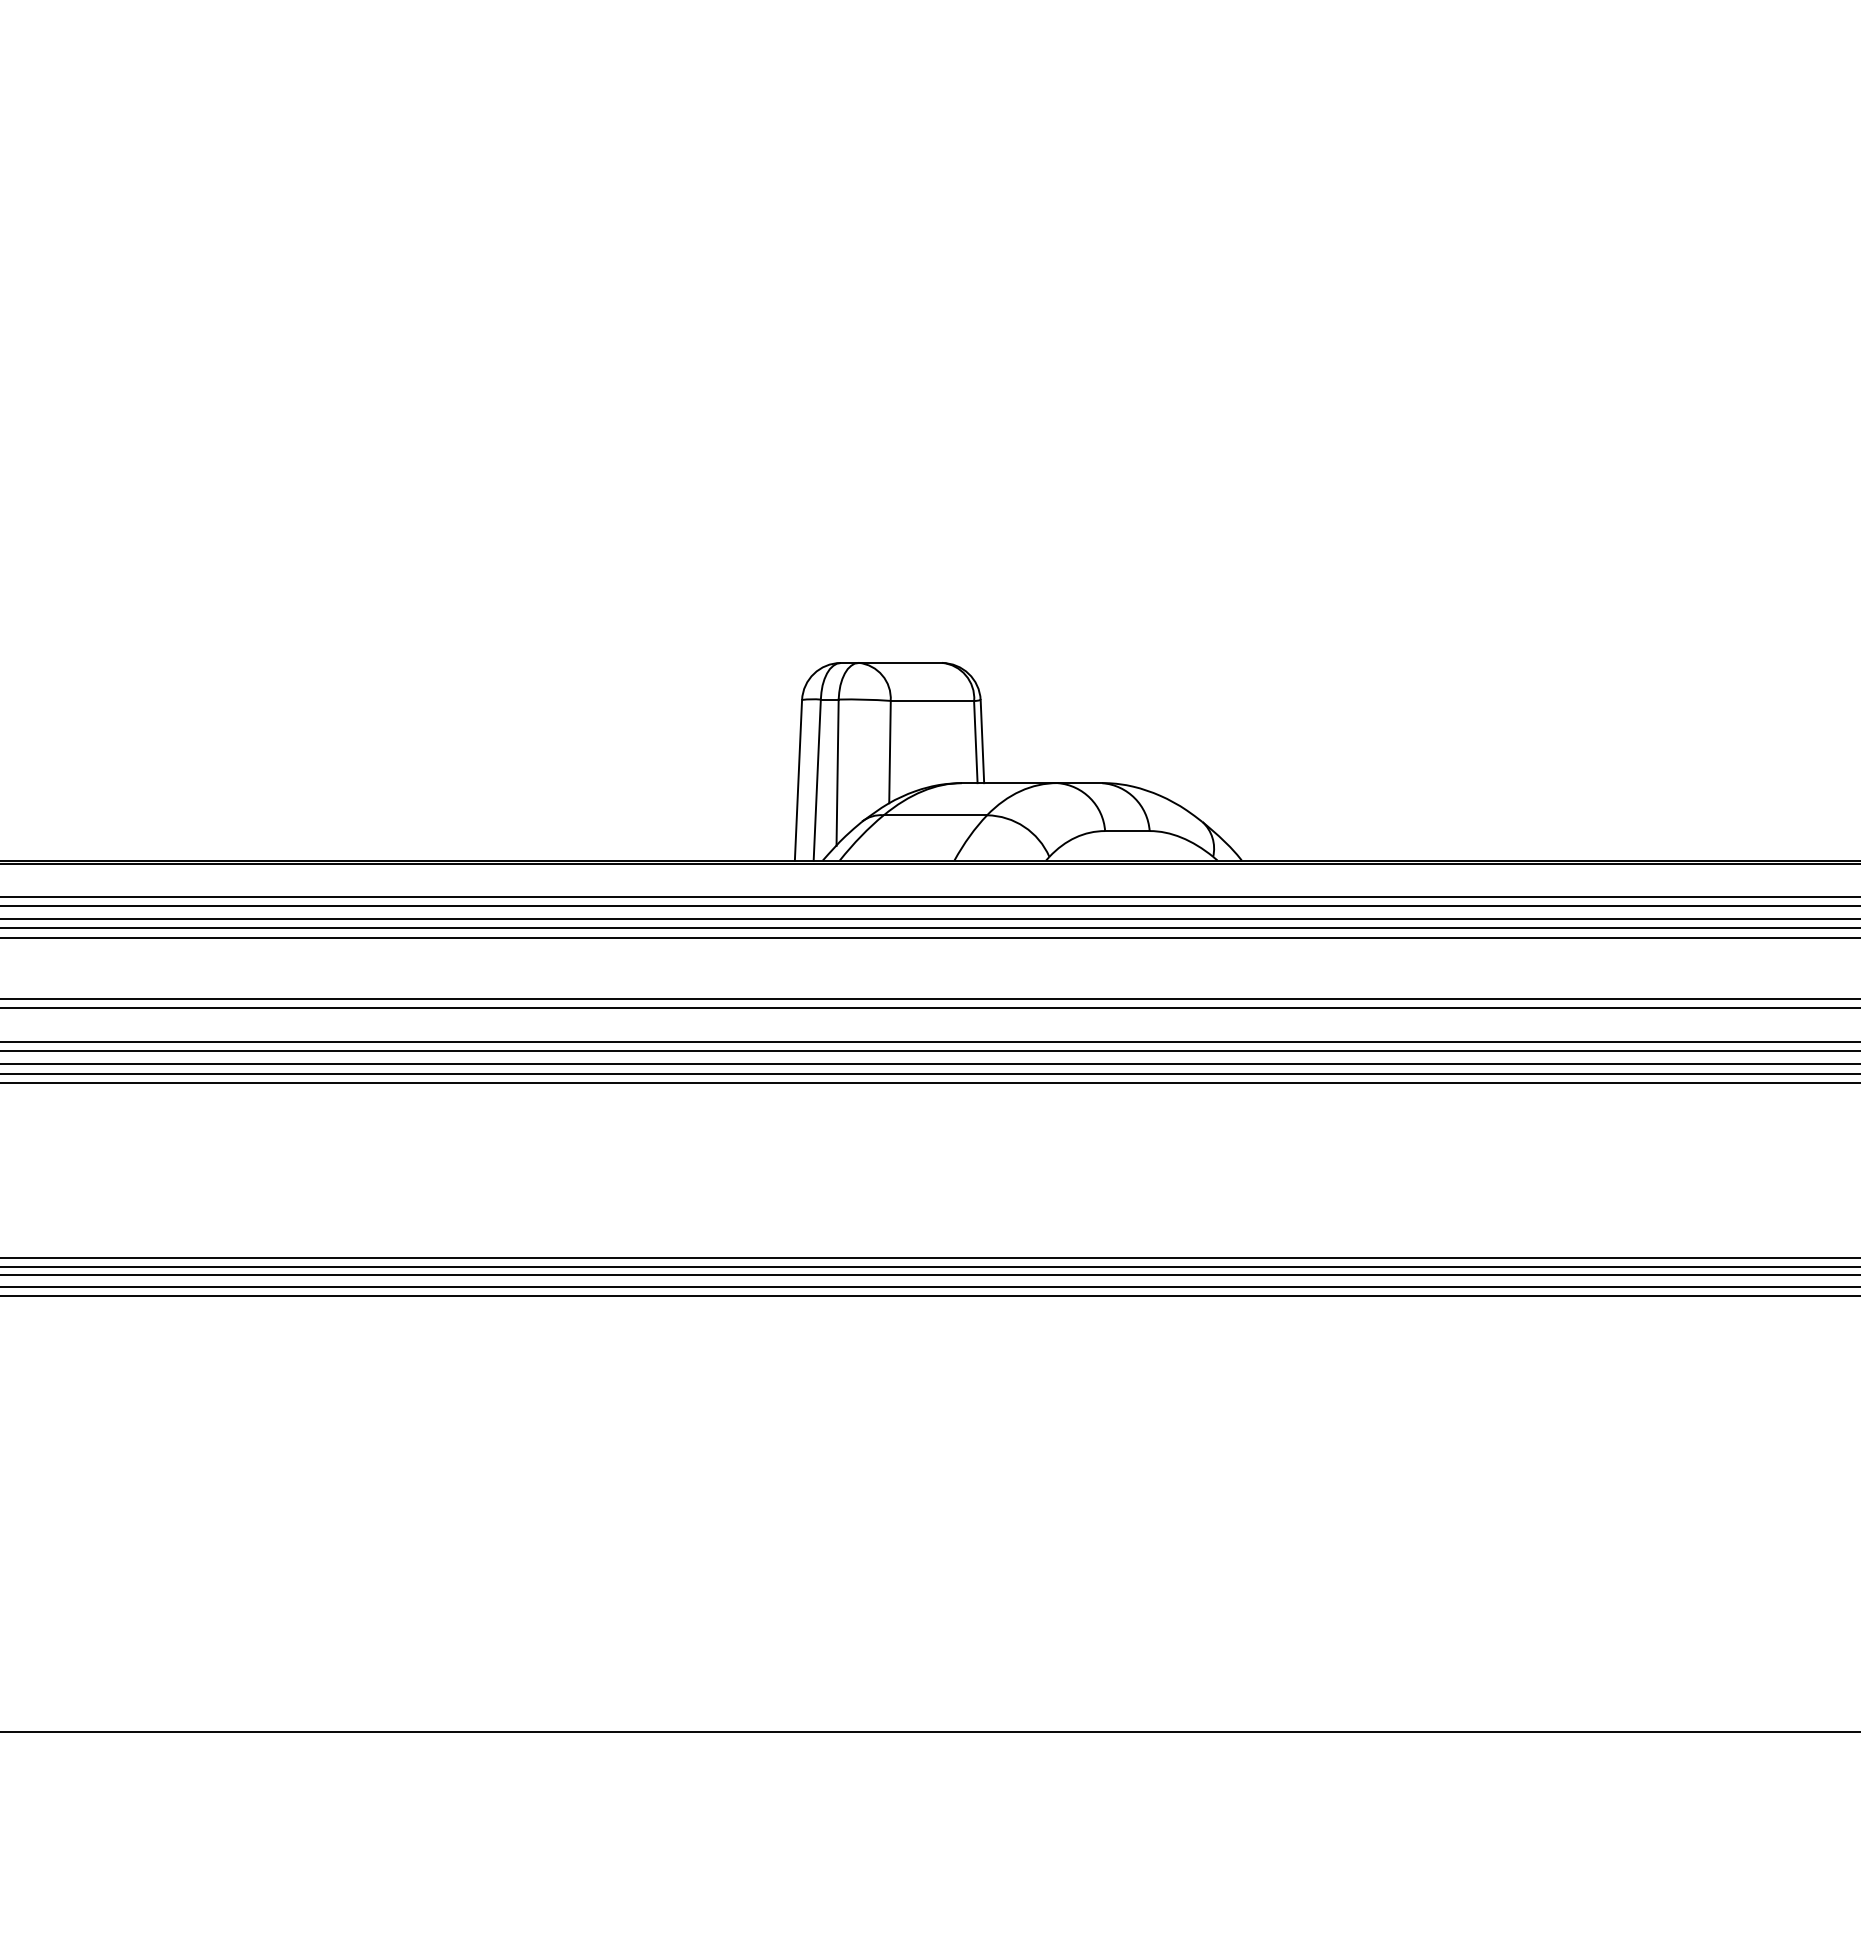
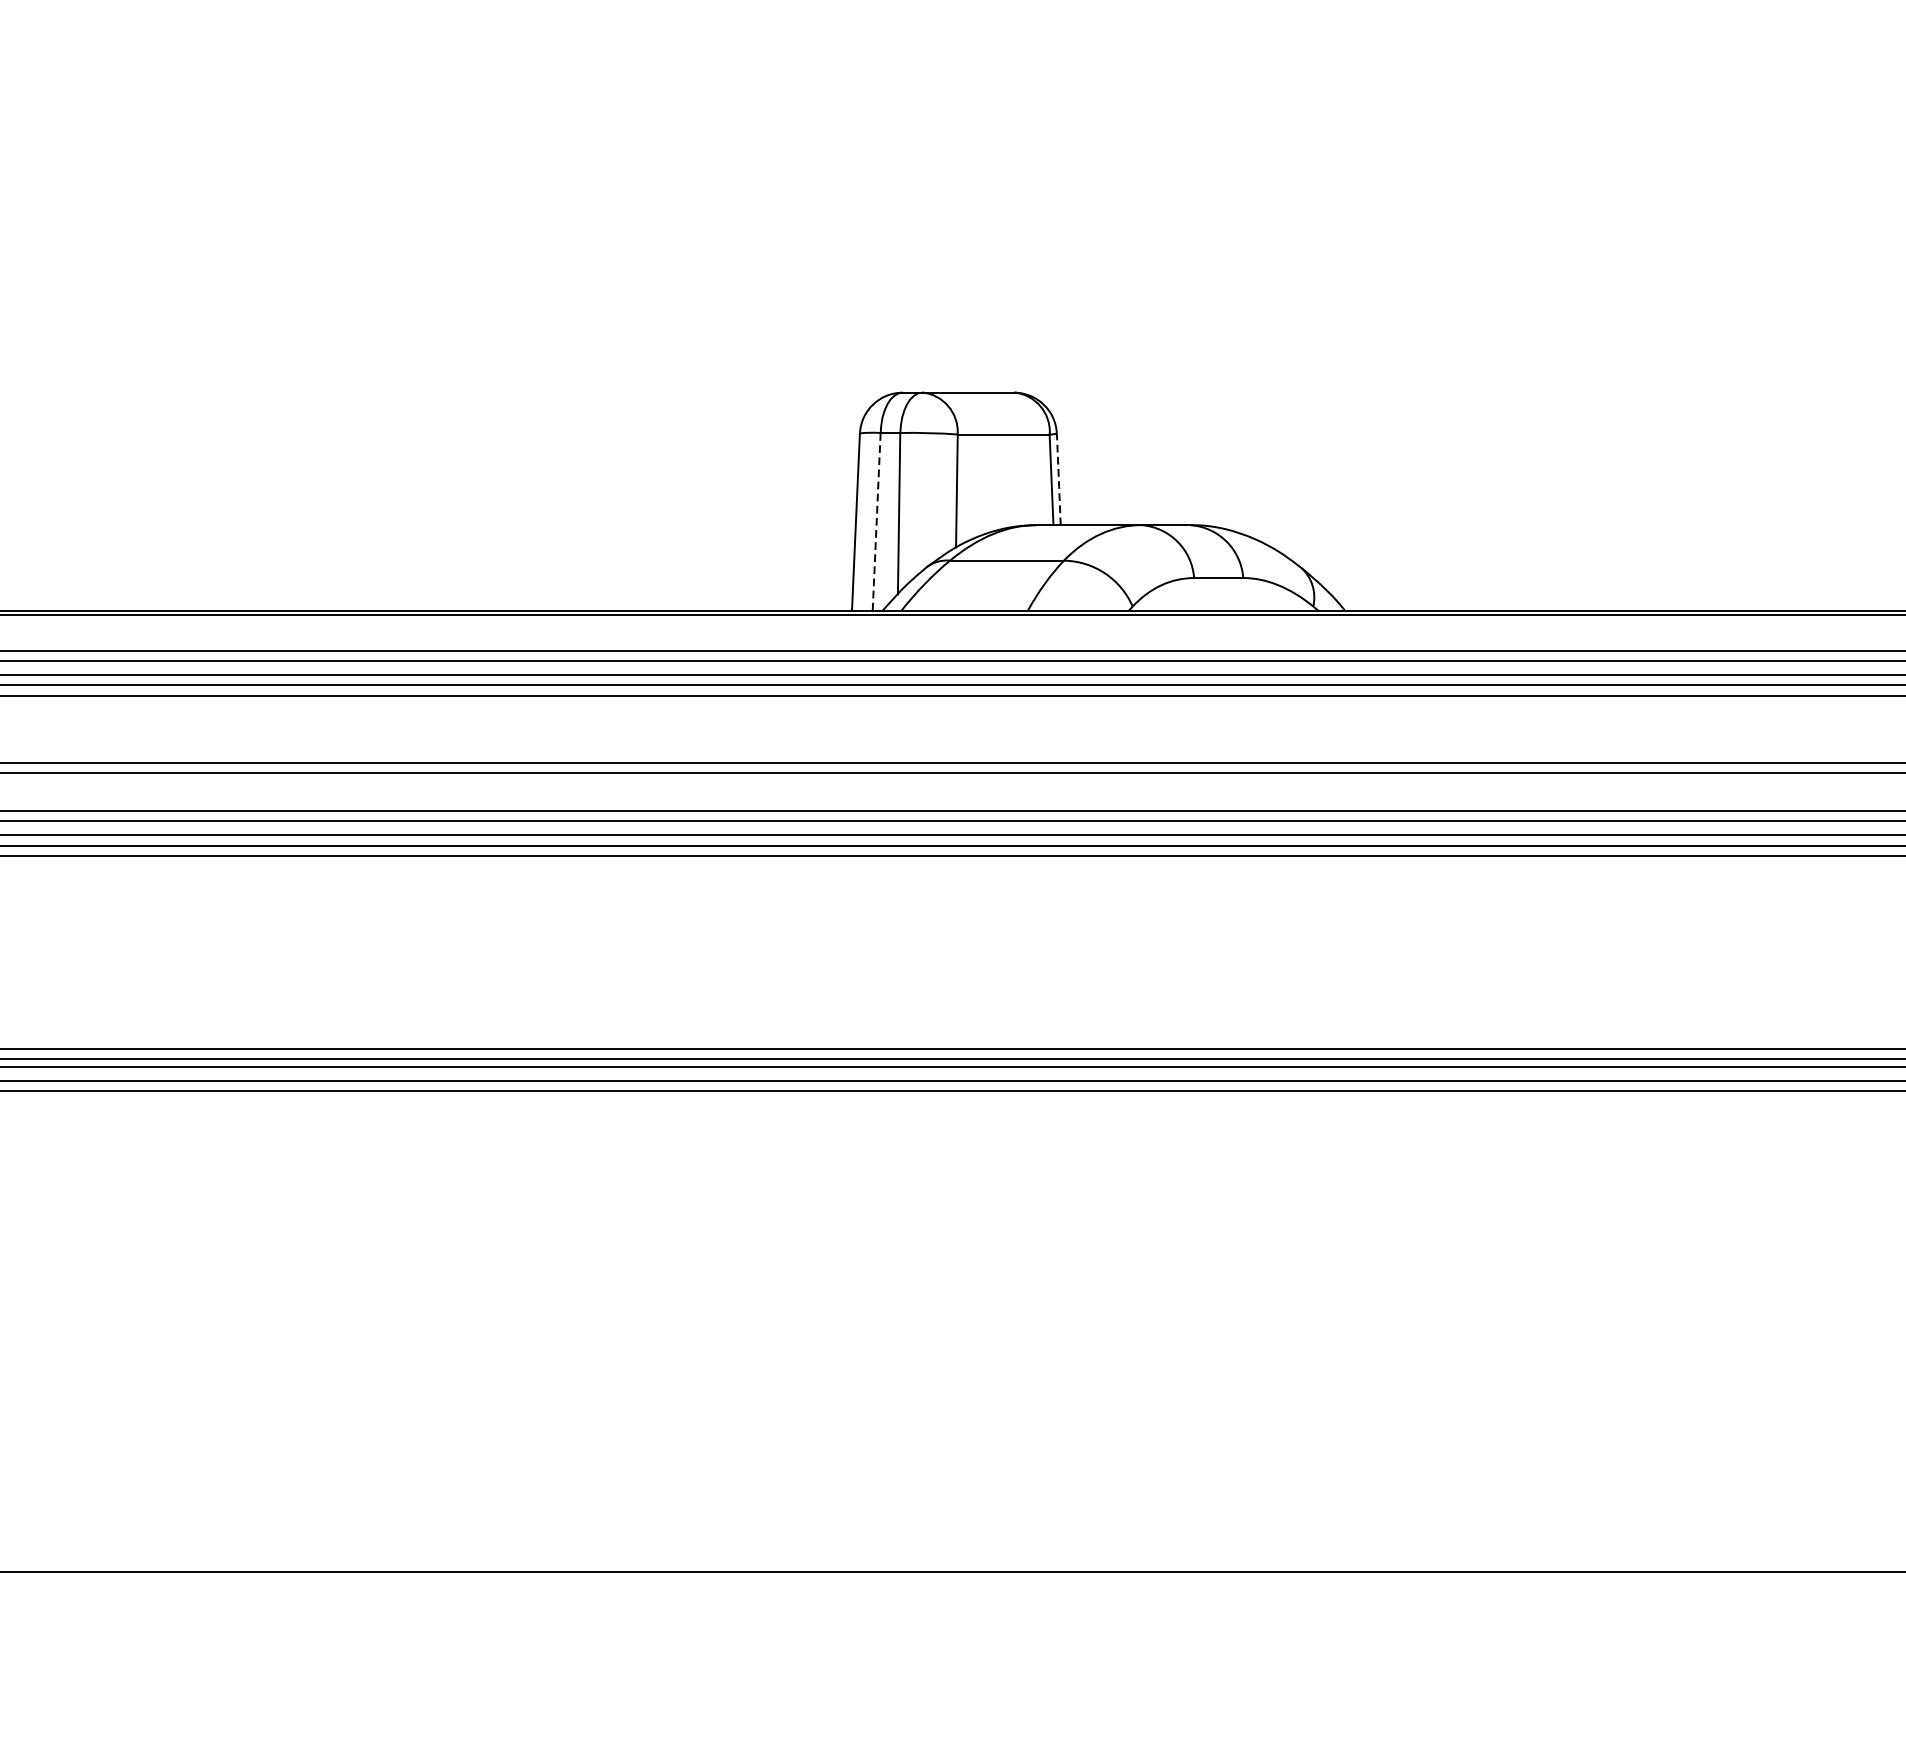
line: (982, 741) -> (1058, 479), solid -> dashed
line: (817, 780) -> (876, 522), solid -> dashed

